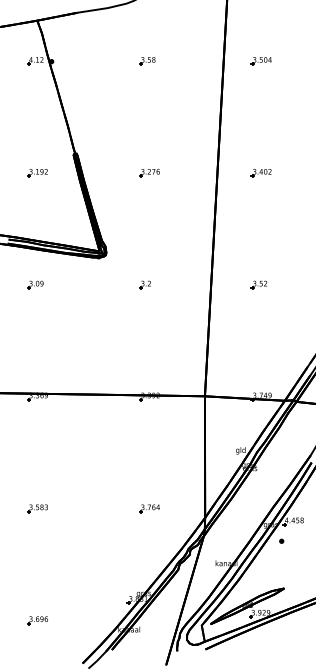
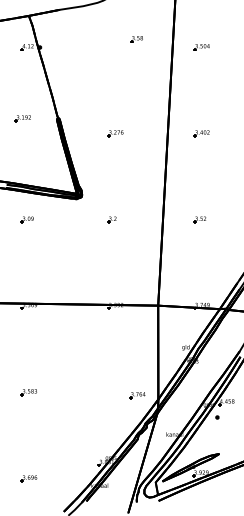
part: (146, 61) -> (136, 39), moved
part: (36, 173) -> (22, 118), moved
part: (149, 508) -> (137, 395), moved

